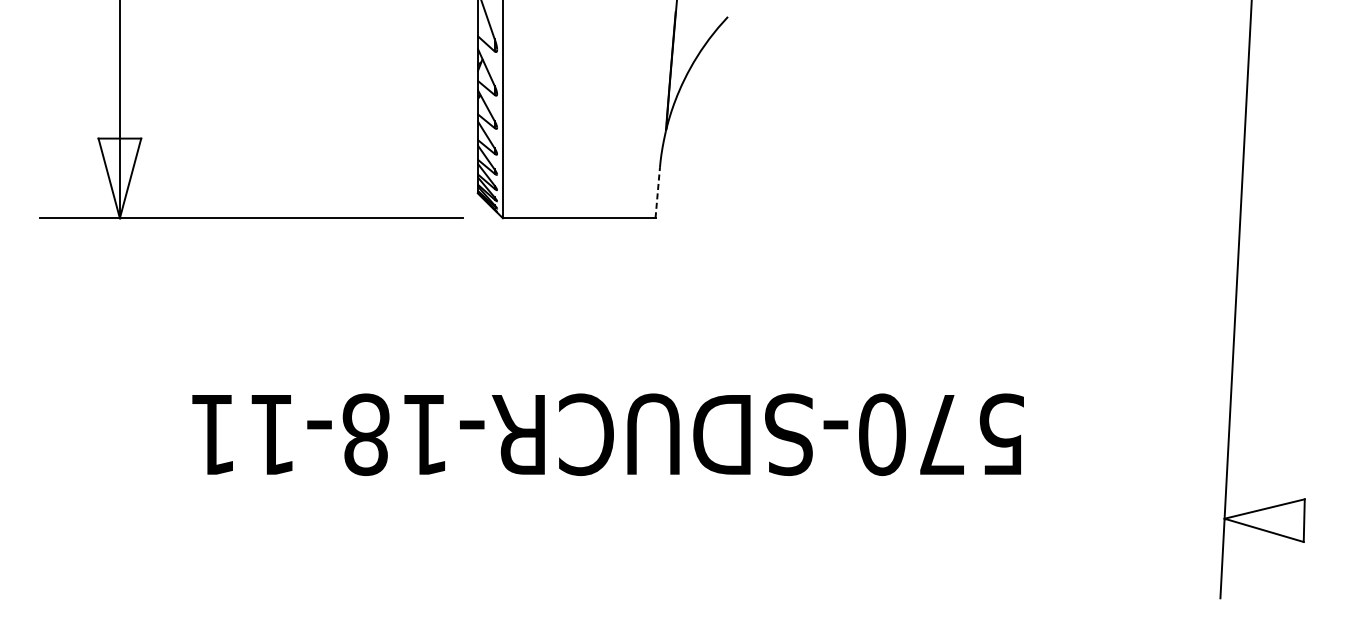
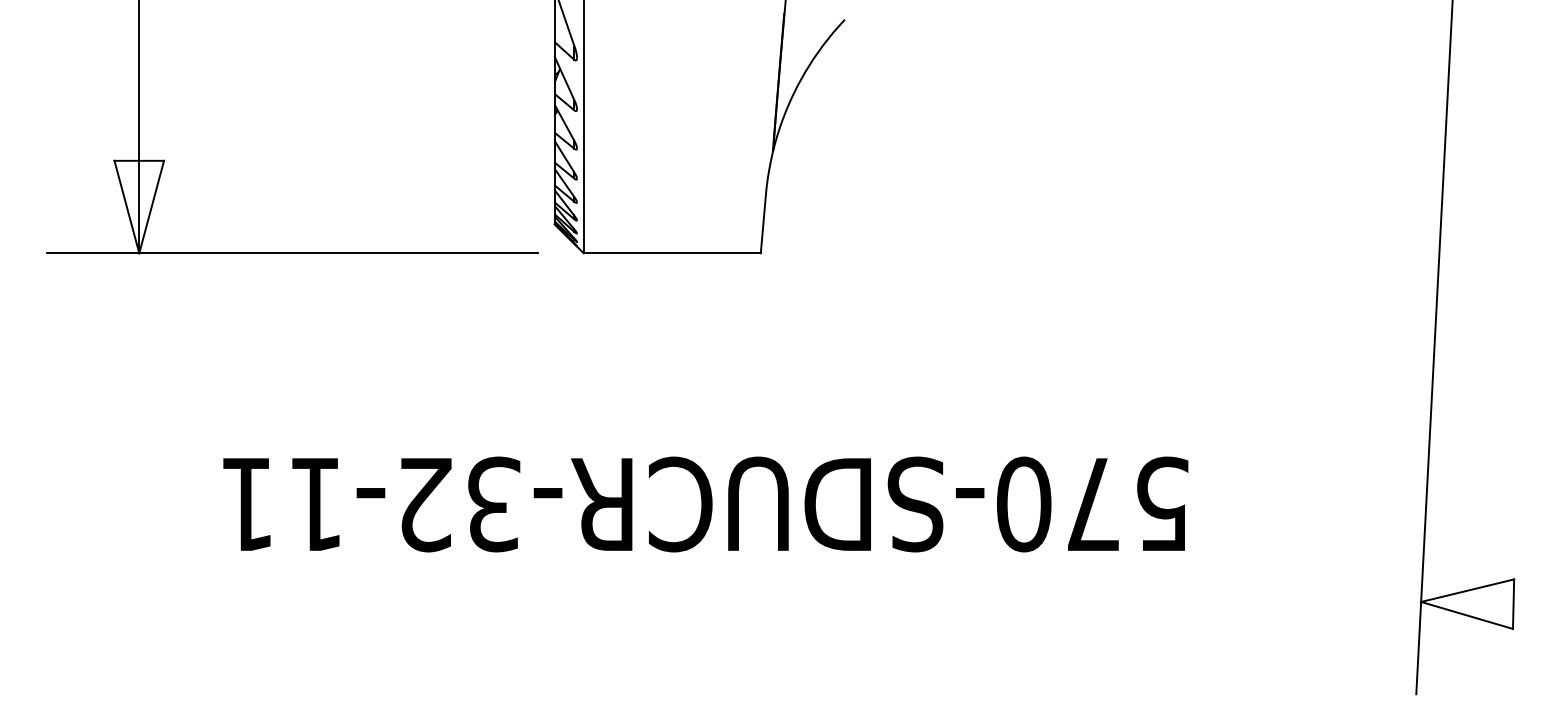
line: (657, 192) -> (763, 223), dashed -> solid
text: (395, 434) -> (459, 504), 570-SDUCR-18-11 -> 570-SDUCR-32-11

